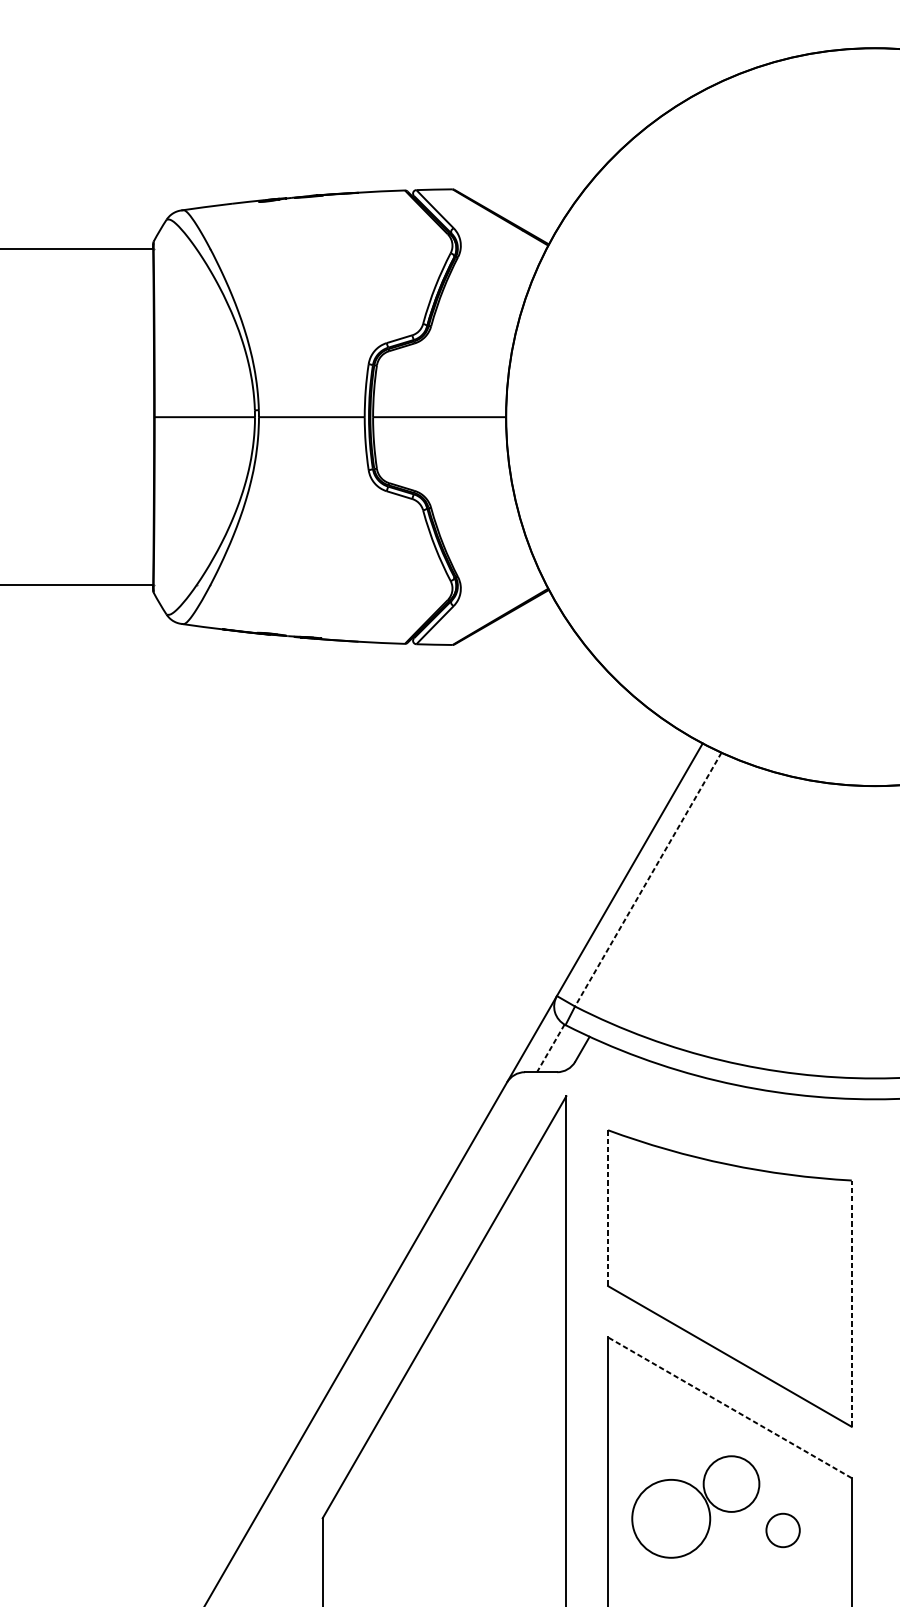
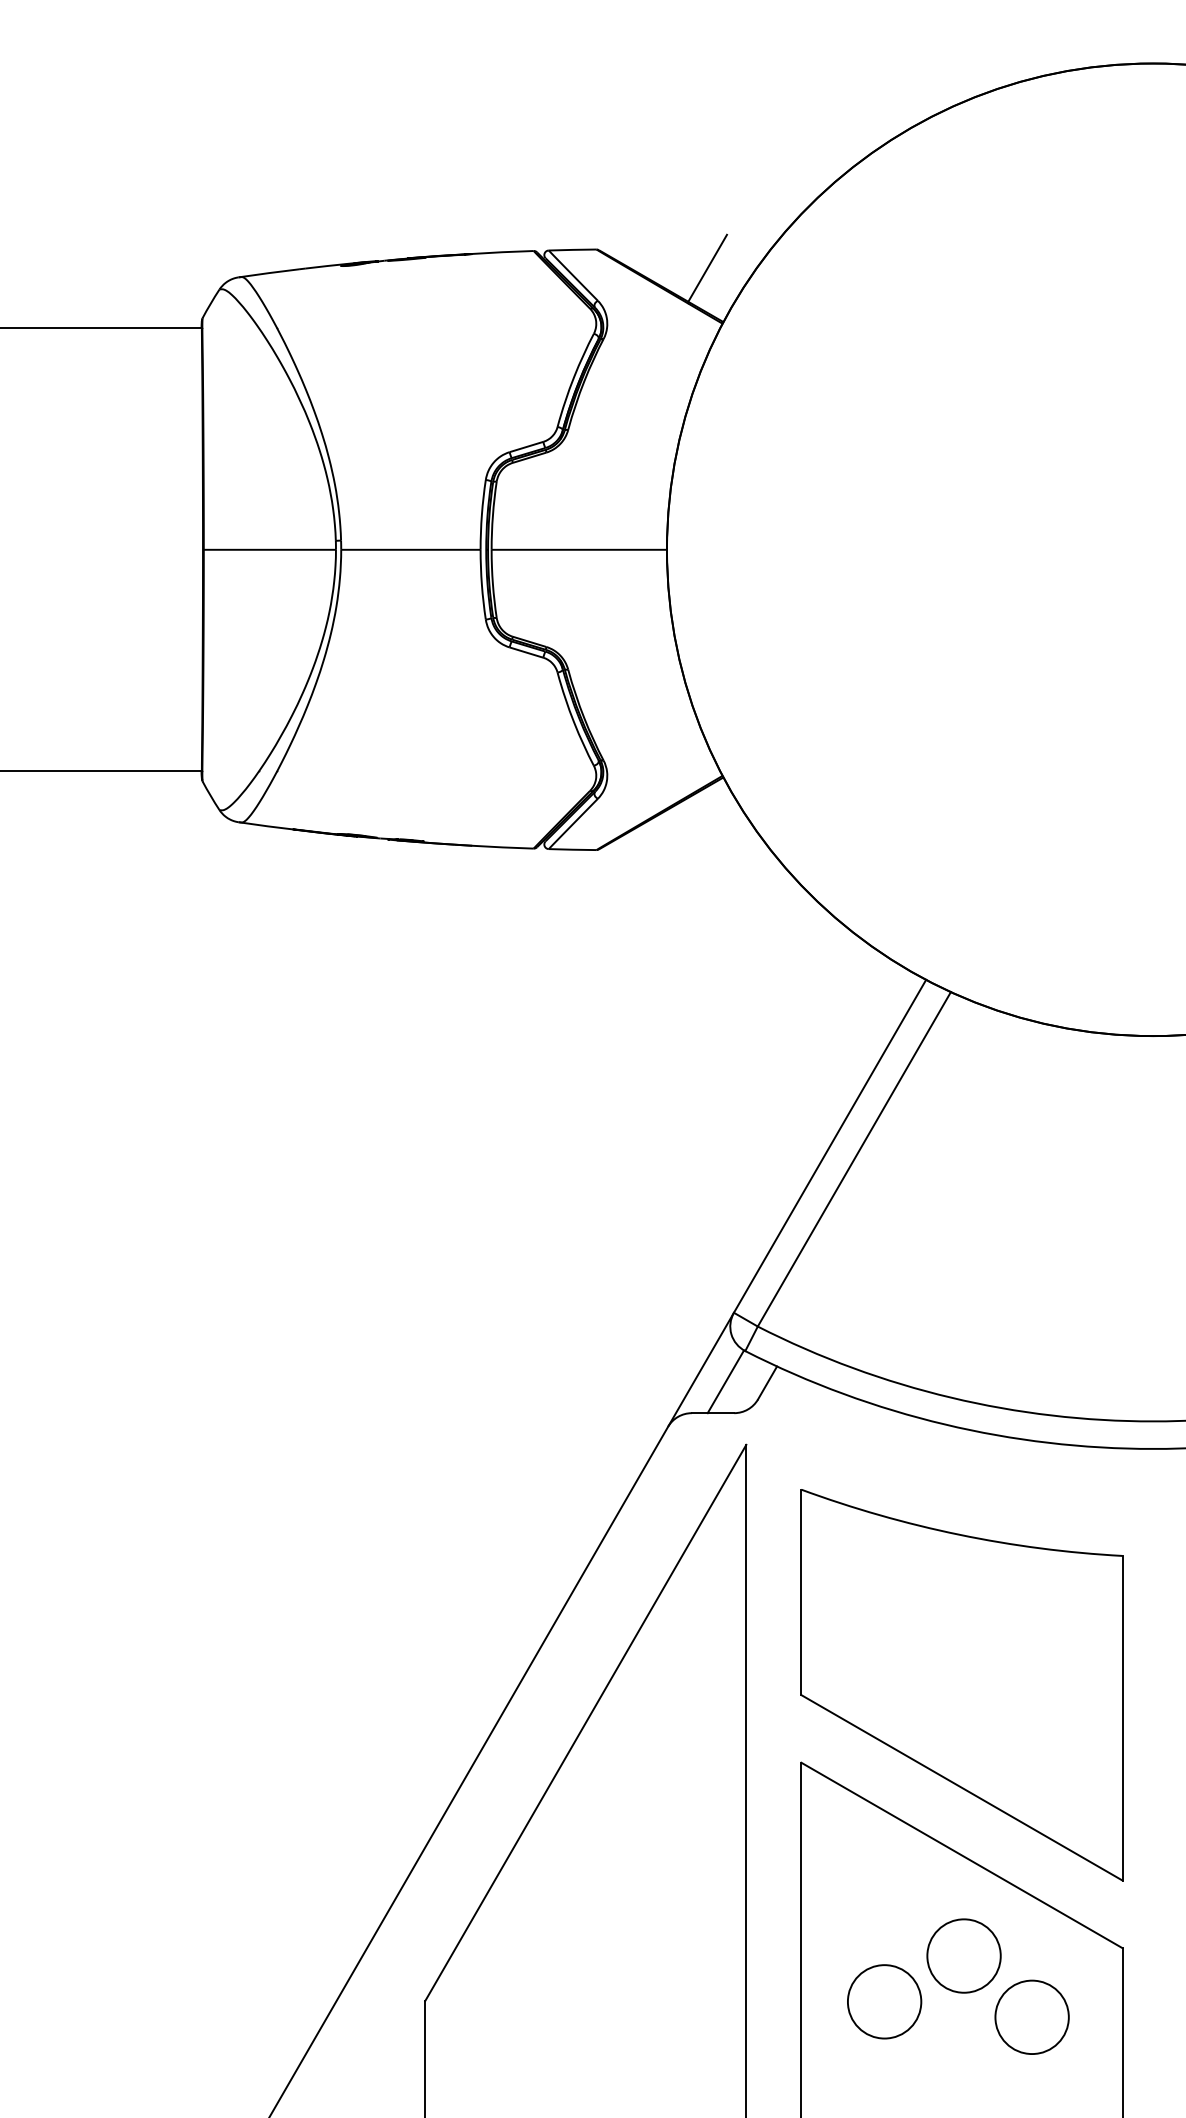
line: (536, 202) -> (707, 267), added
line: (648, 879) -> (854, 1159), dashed -> solid
line: (550, 1048) -> (725, 1382), dashed -> solid
line: (608, 1208) -> (801, 1592), dashed -> solid
line: (851, 1303) -> (1122, 1717), dashed -> solid
line: (729, 1407) -> (961, 1855), dashed -> solid
circle: (671, 1518) -> (884, 2001), size x0.71
circle: (782, 1529) -> (1031, 2016), size x1.67

